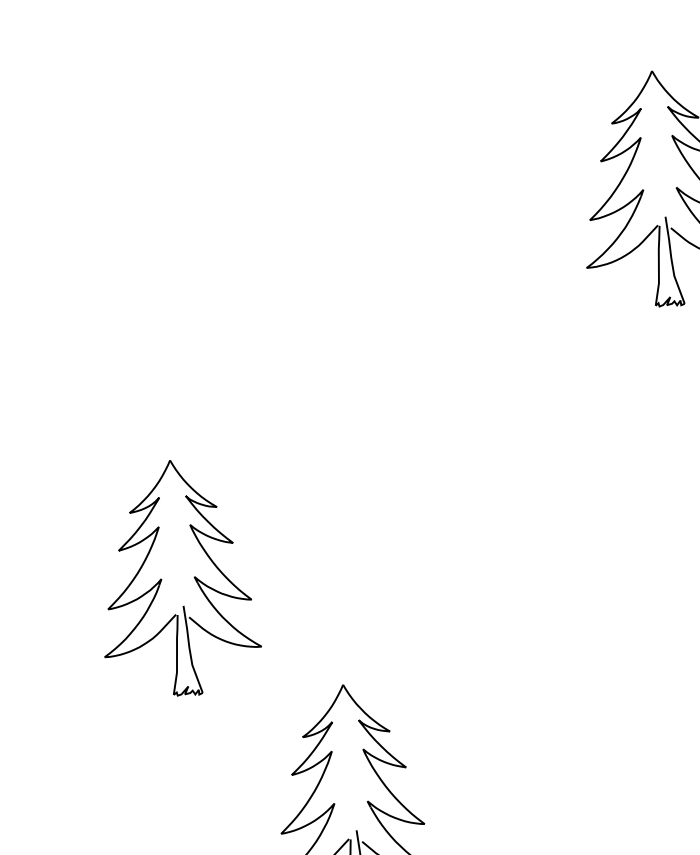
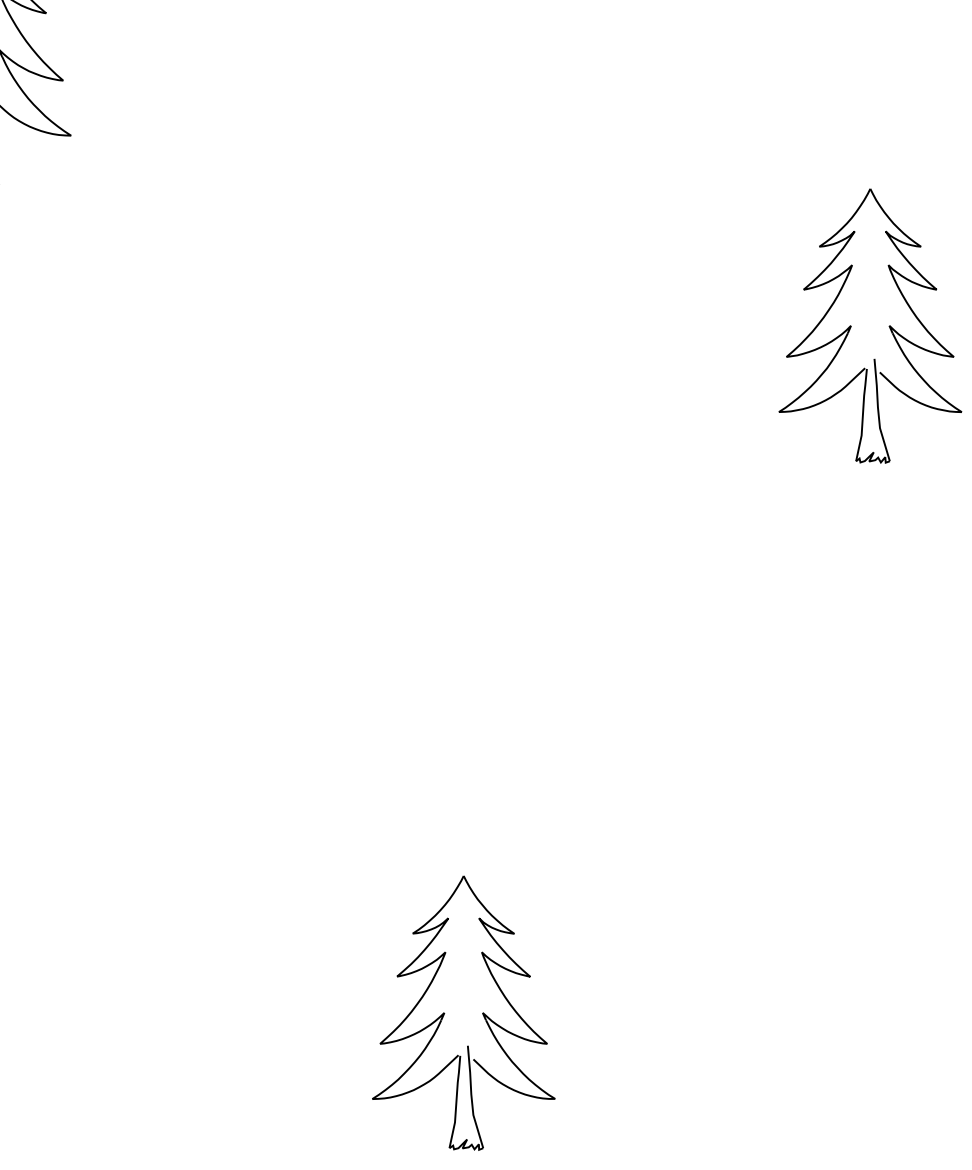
part: (162, 579) -> (262, 739), removed

